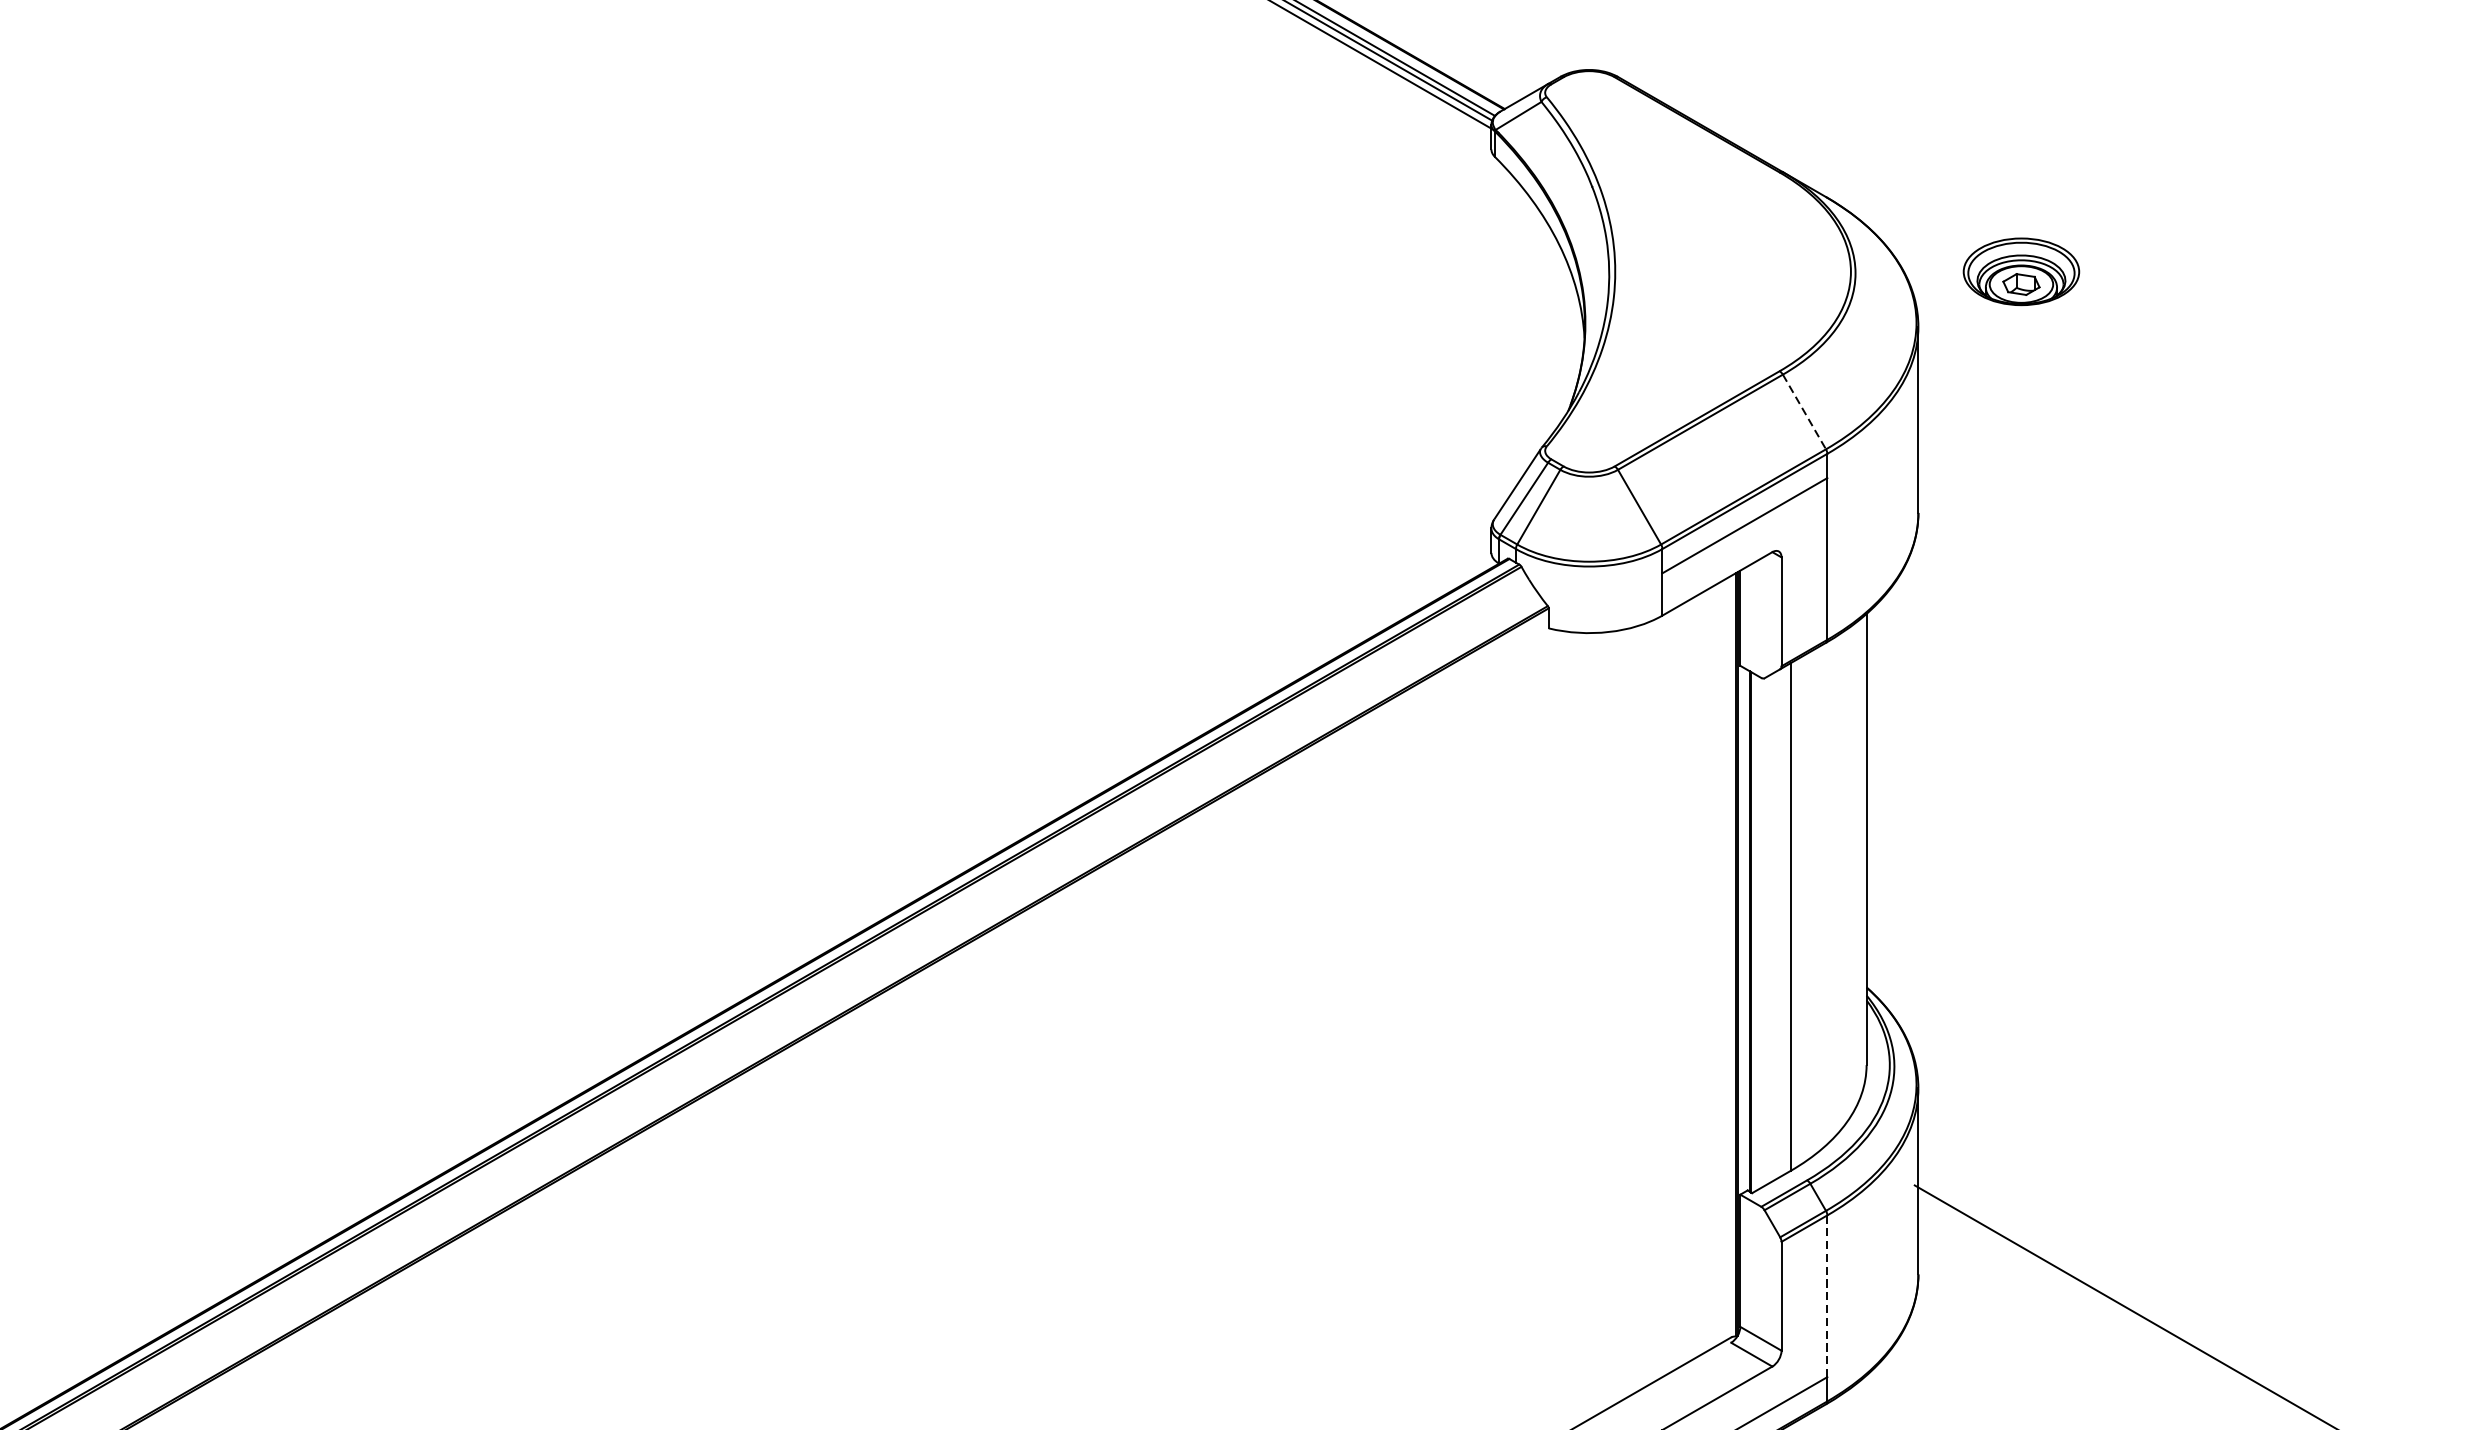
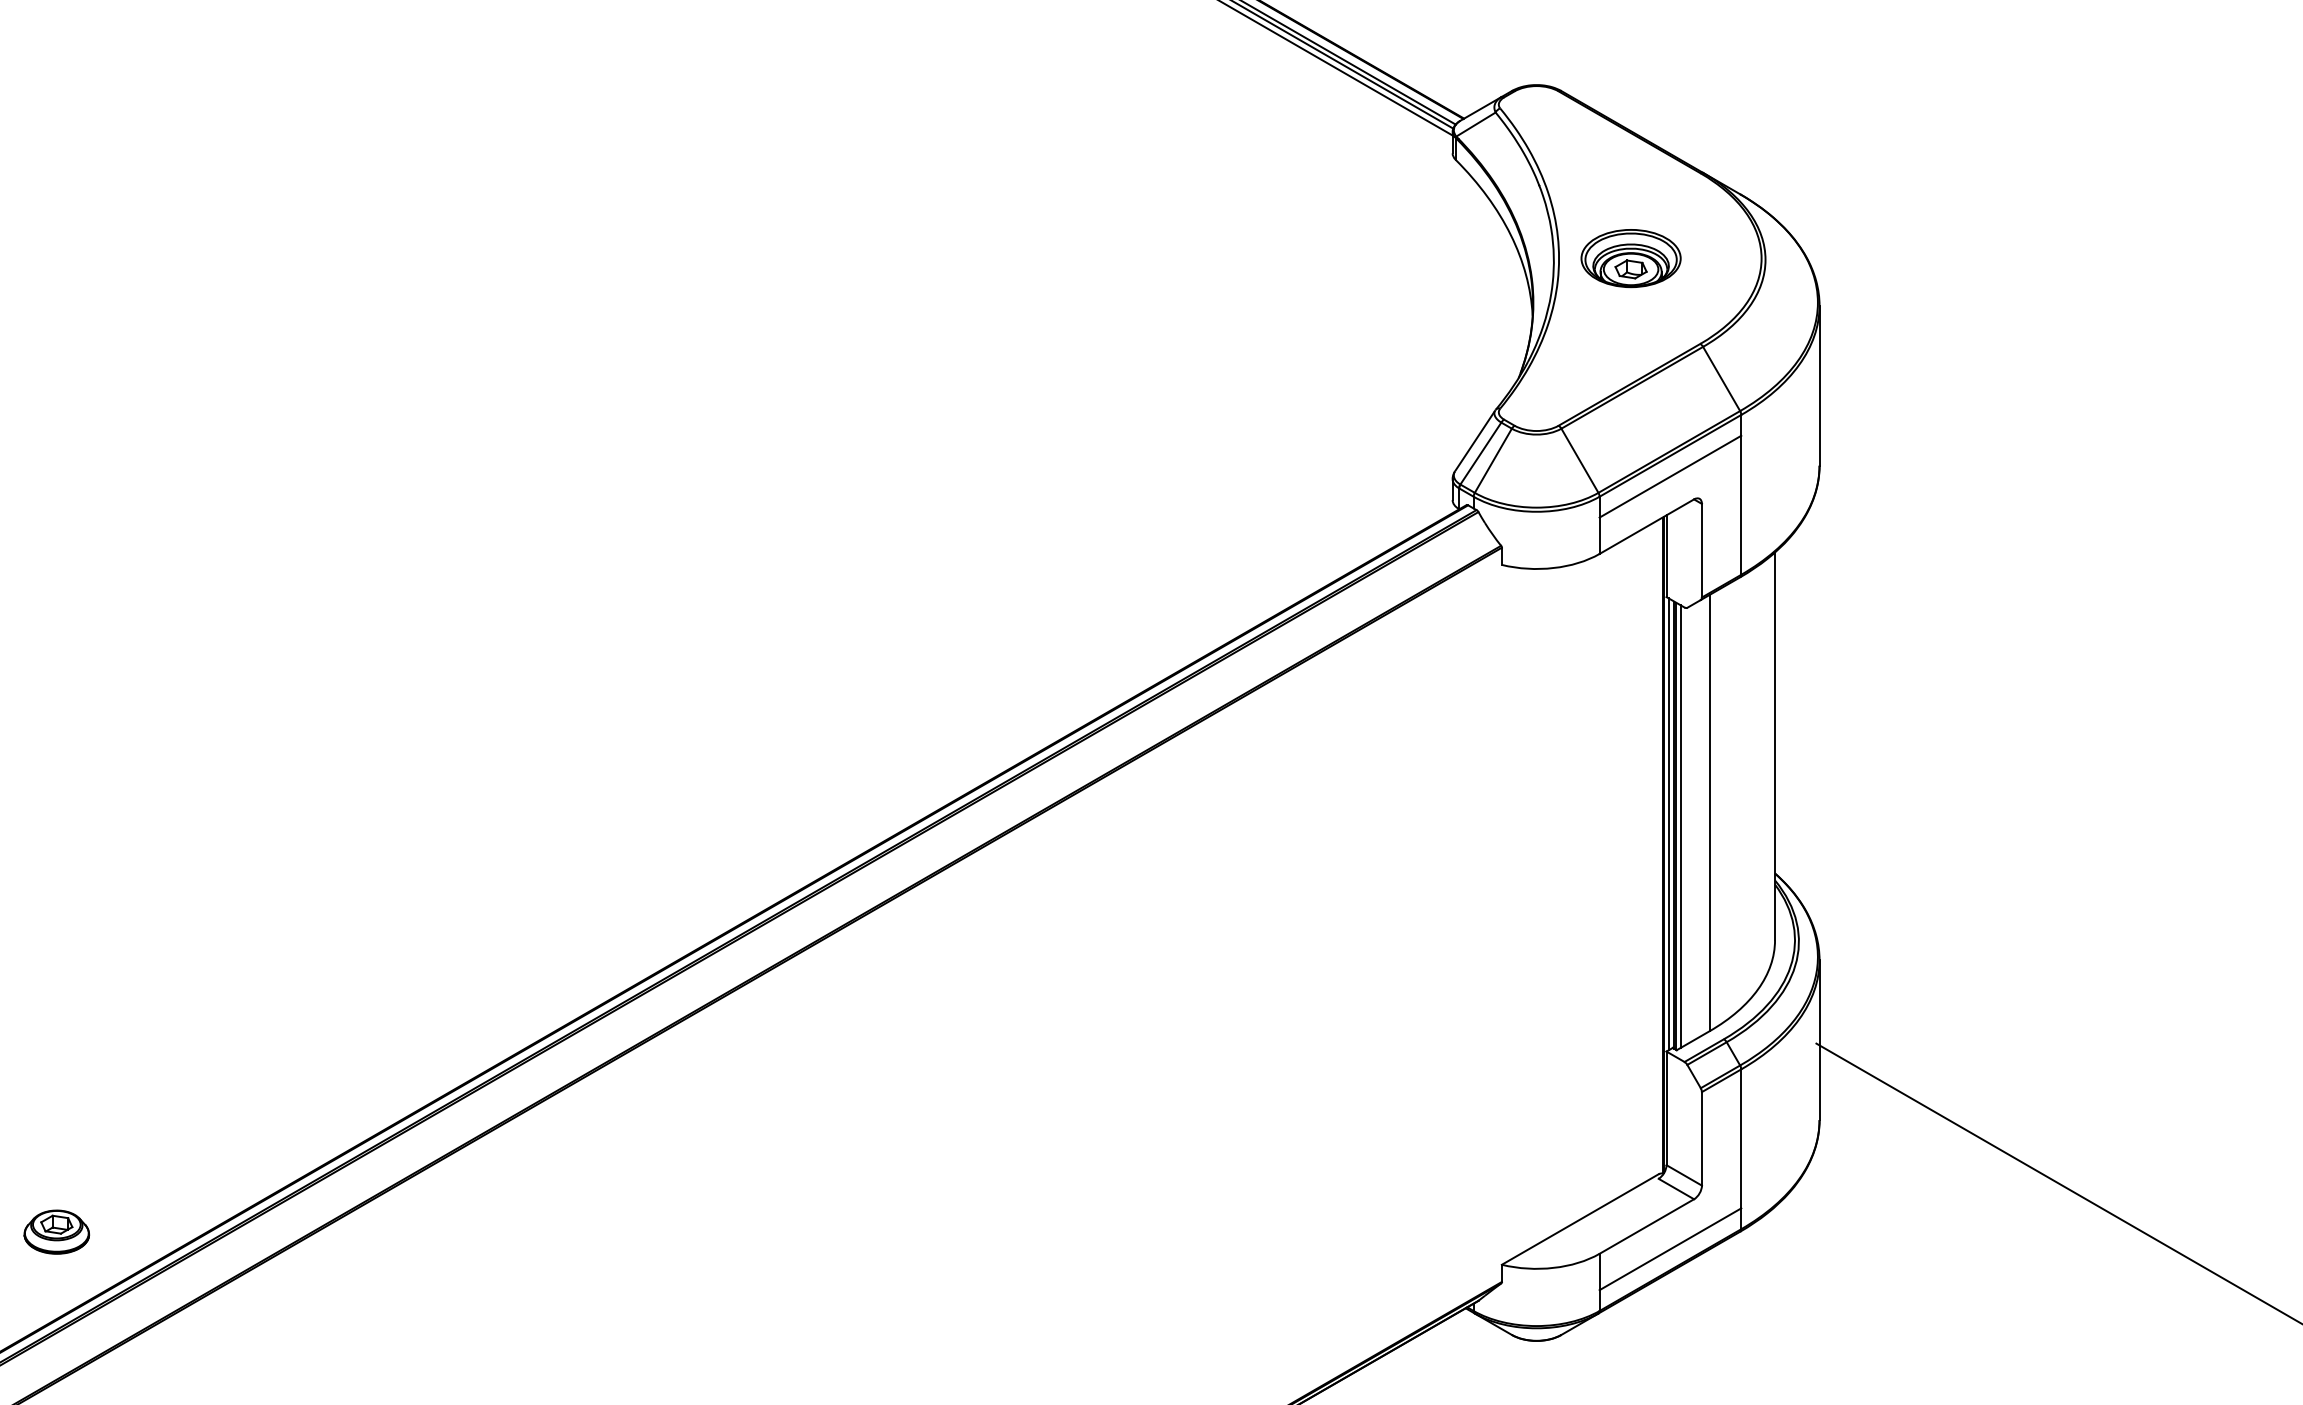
part: (2020, 271) -> (1630, 258), moved
line: (1804, 412) -> (1721, 379), dashed -> solid
line: (1742, 930) -> (1668, 824), added
line: (1756, 932) -> (1680, 826), added
line: (1827, 1297) -> (1741, 1139), dashed -> solid

